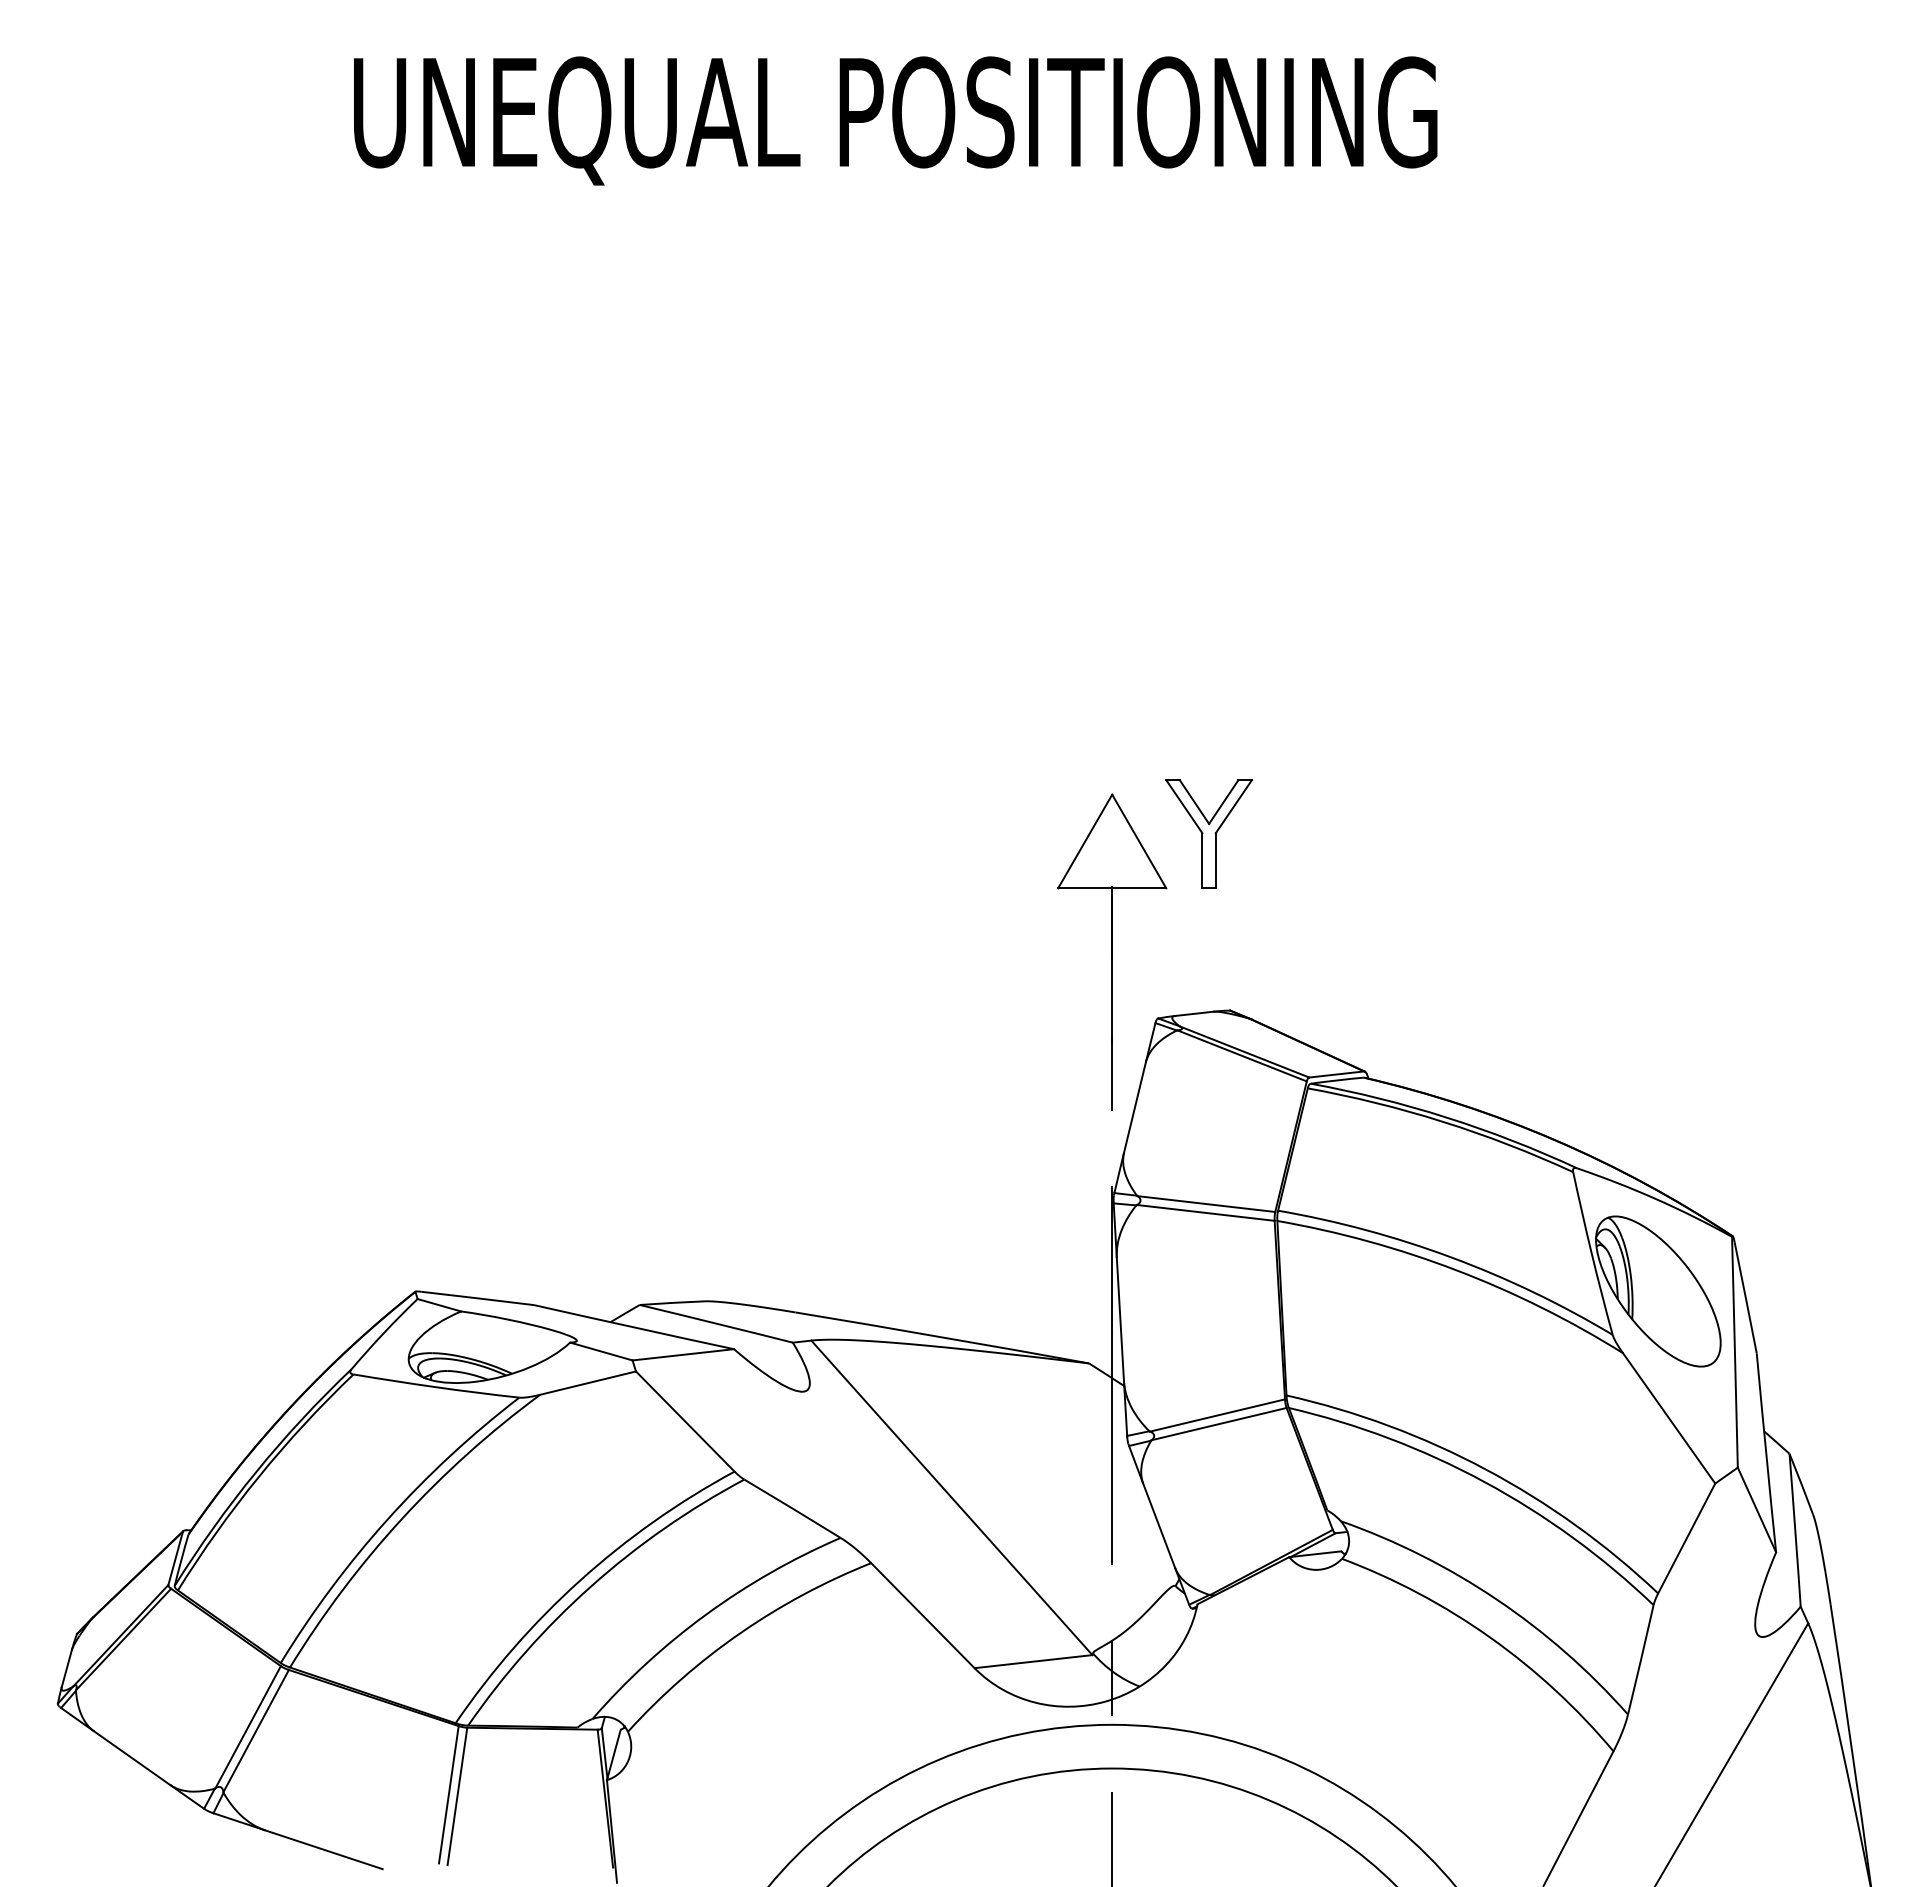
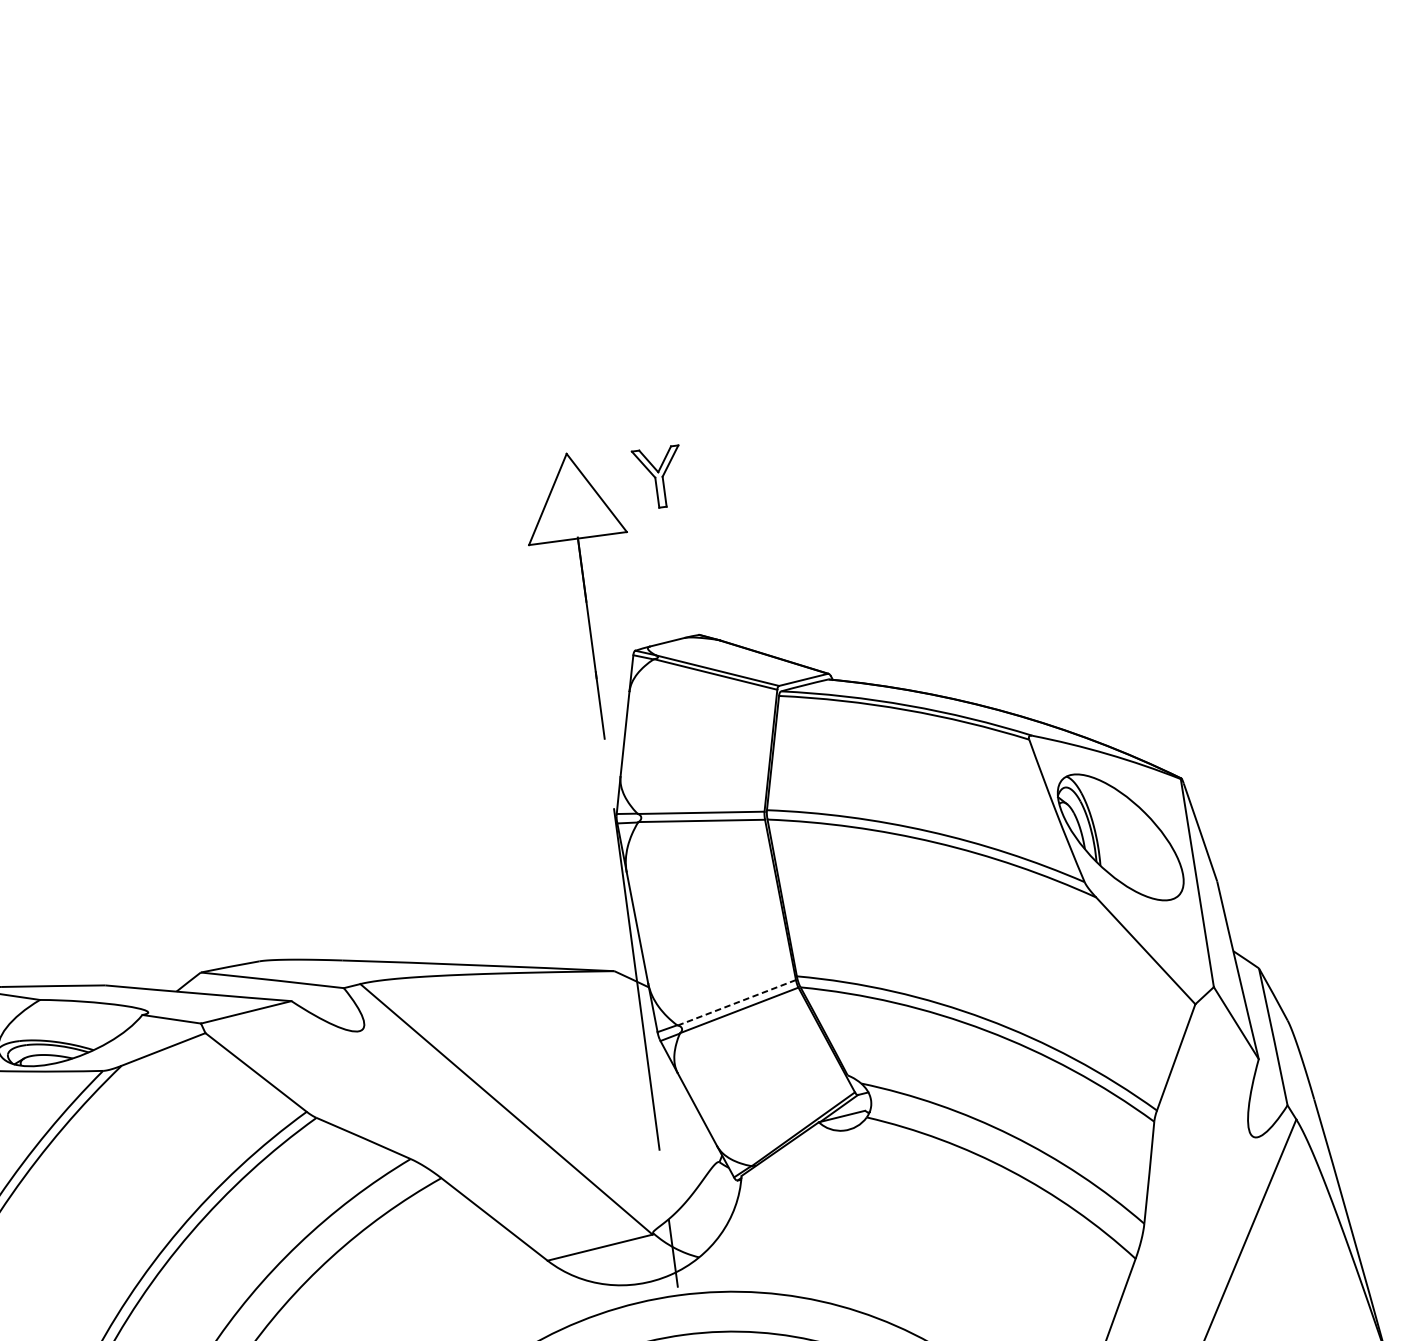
part: (1208, 833) -> (658, 477), size x0.6
line: (1217, 1415) -> (736, 1002), solid -> dashed

